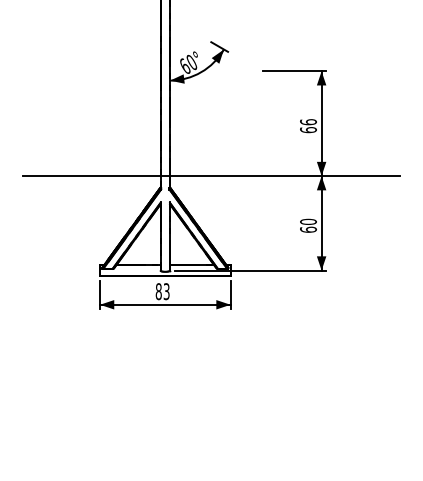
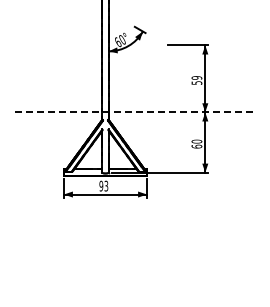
text: (307, 126) -> (196, 80), 66 -> 59
line: (212, 176) -> (135, 112), solid -> dashed
text: (159, 292) -> (101, 186), 83 -> 93

